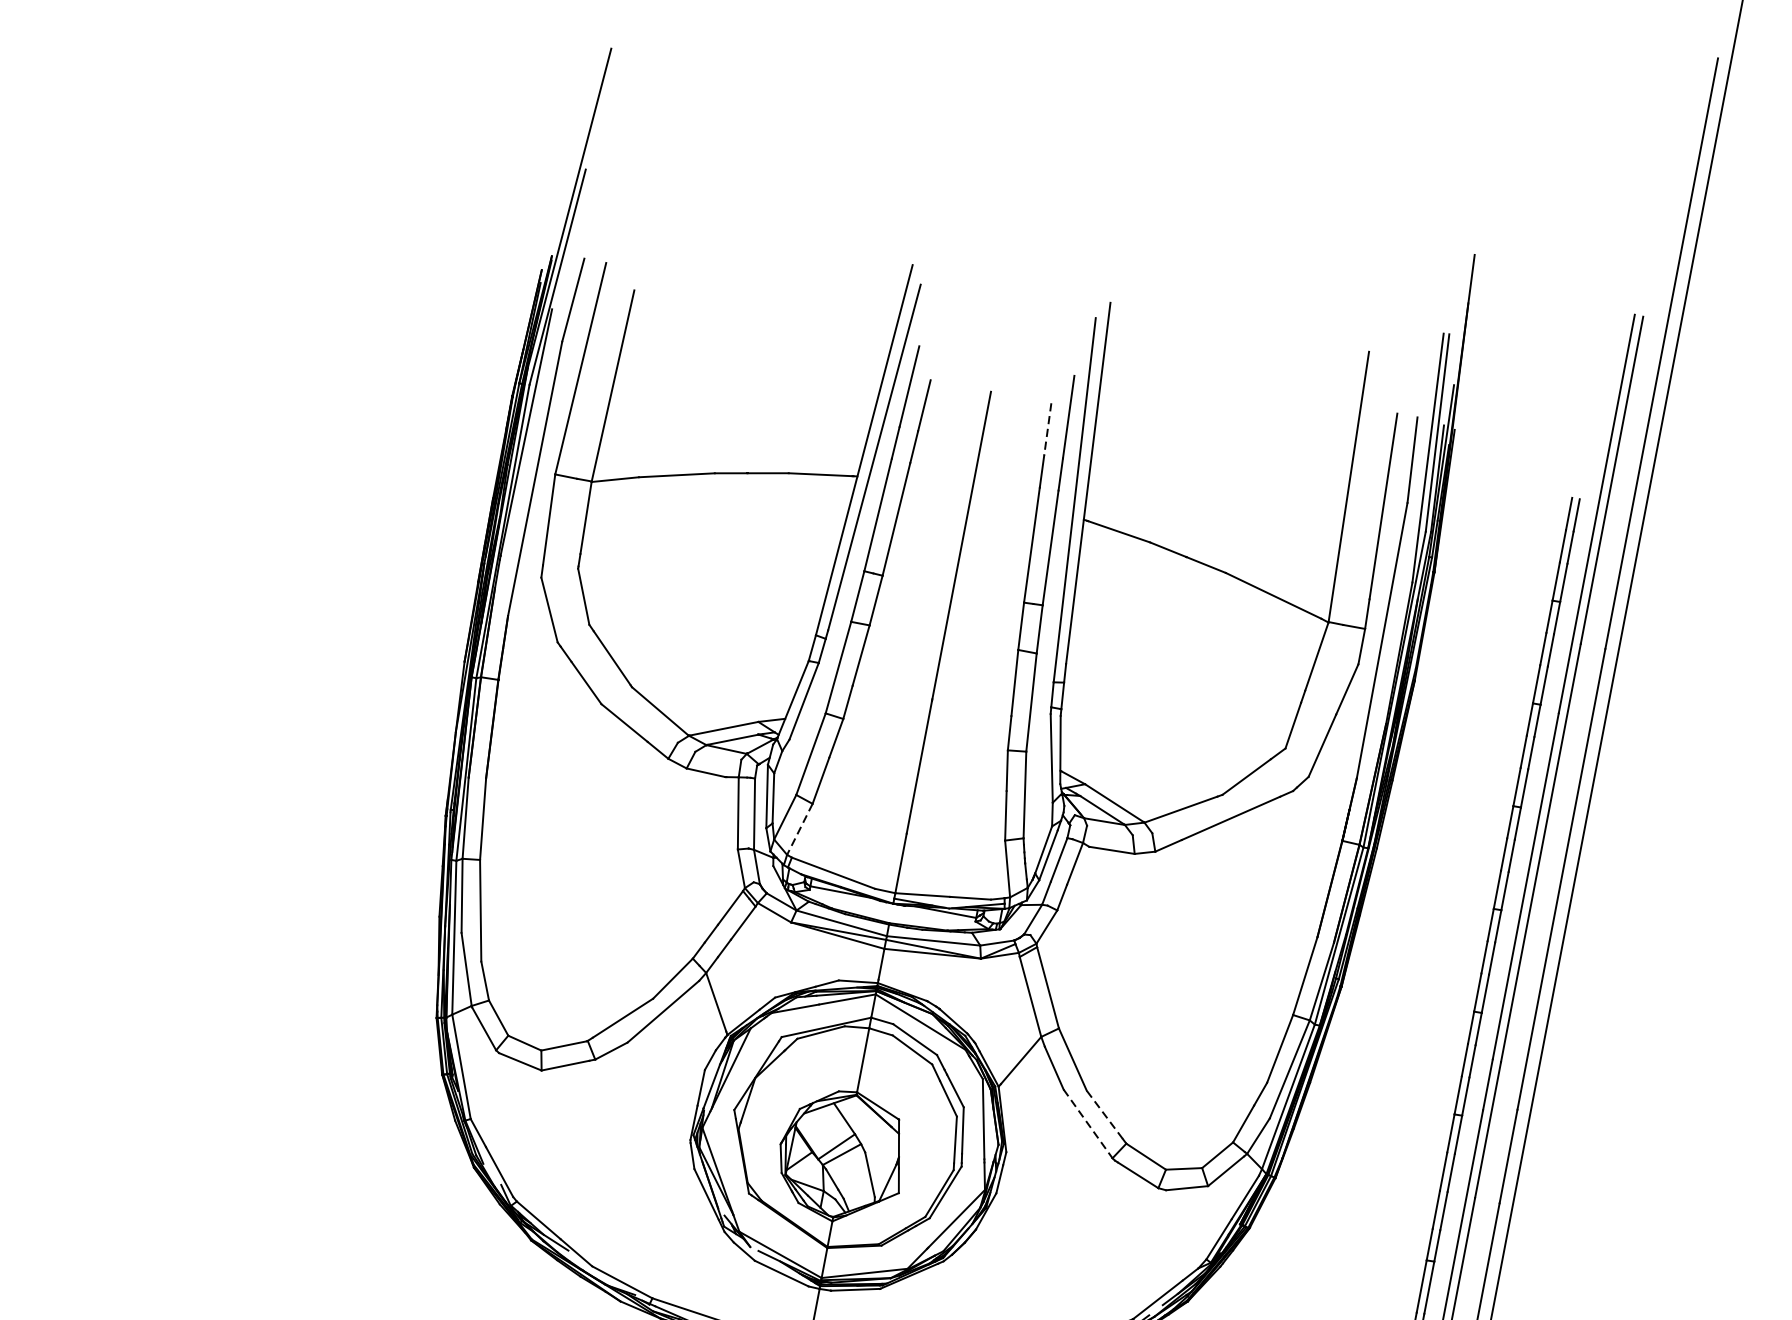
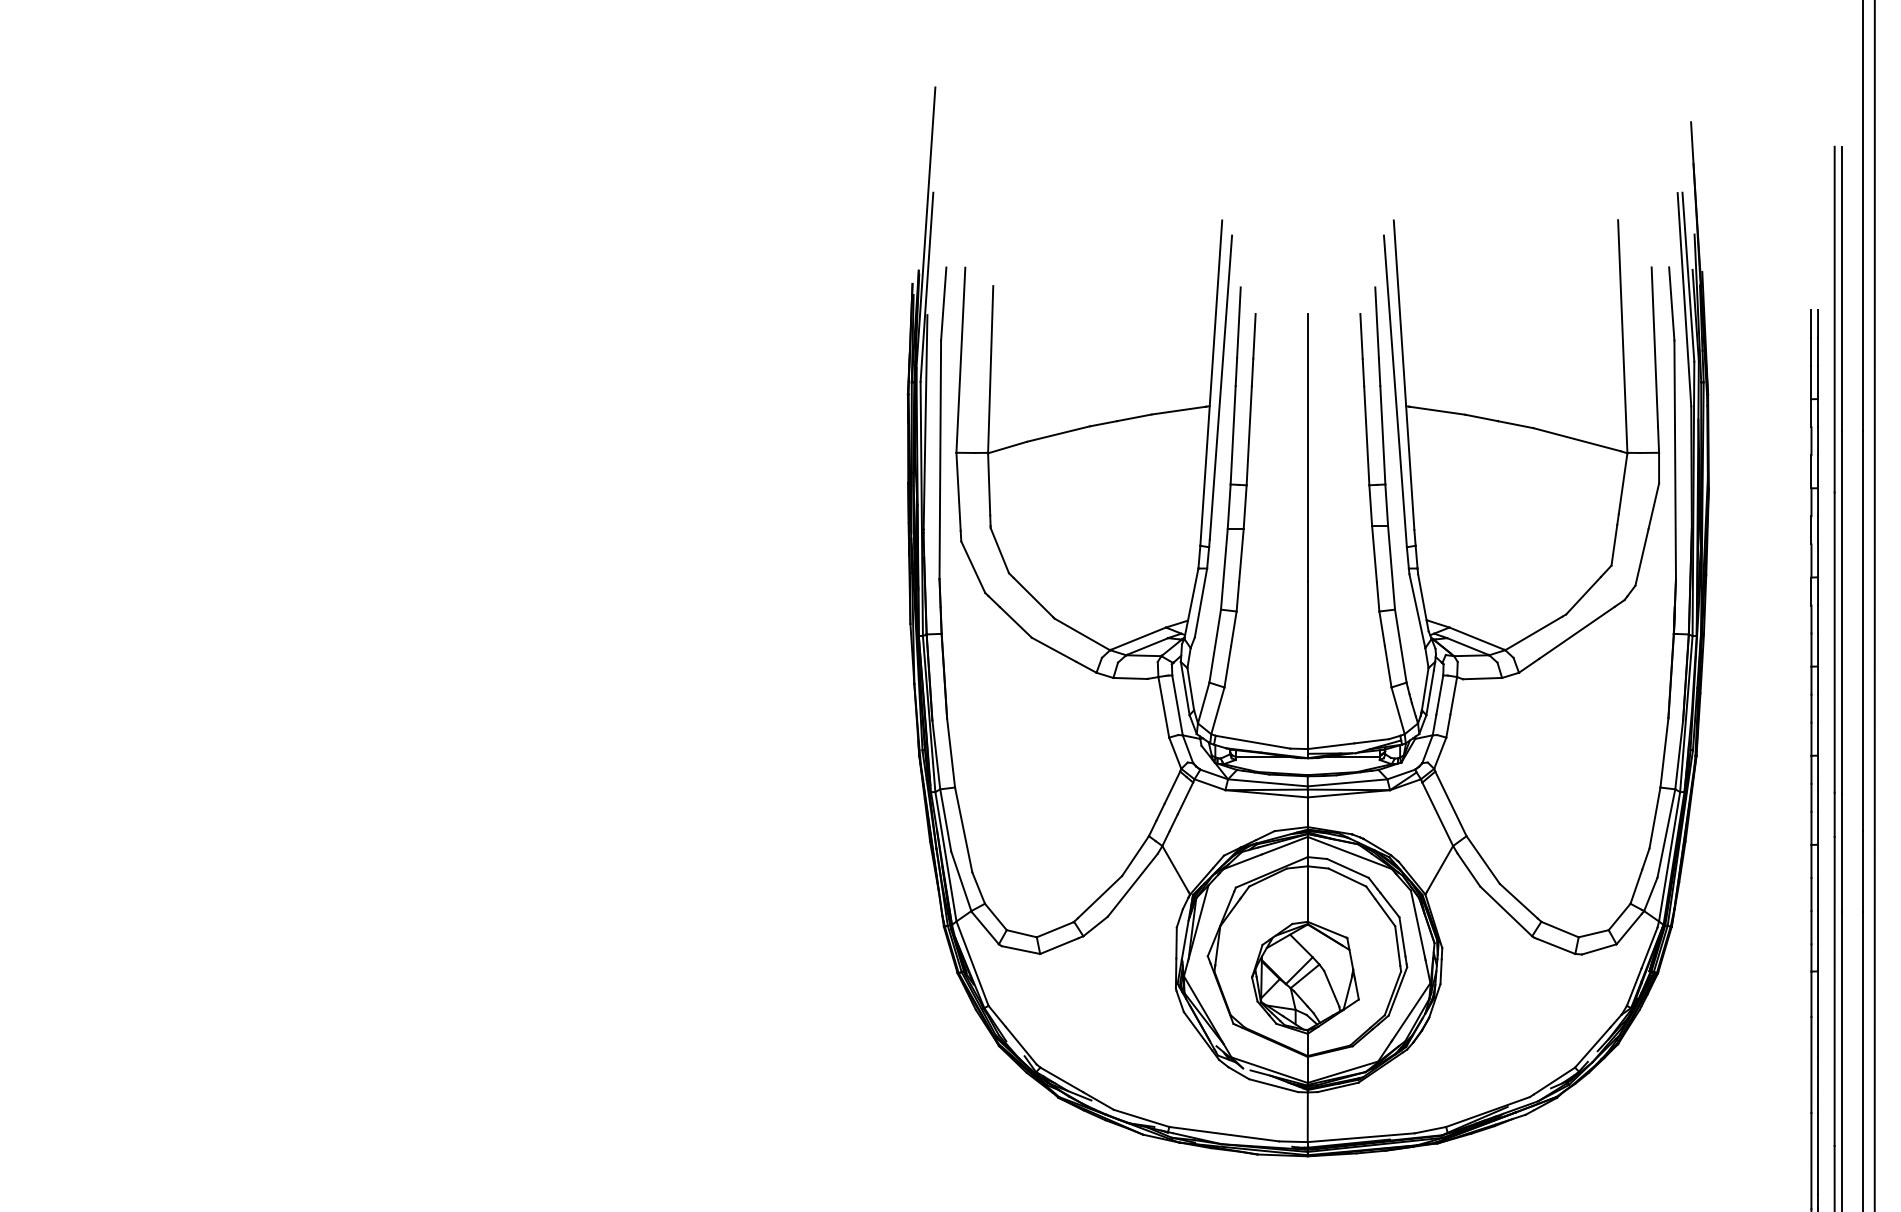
line: (1047, 429) -> (1361, 336), dashed -> solid
line: (799, 830) -> (1217, 711), dashed -> solid
line: (1104, 1115) -> (1518, 901), dashed -> solid
line: (1088, 1124) -> (1506, 911), dashed -> solid

